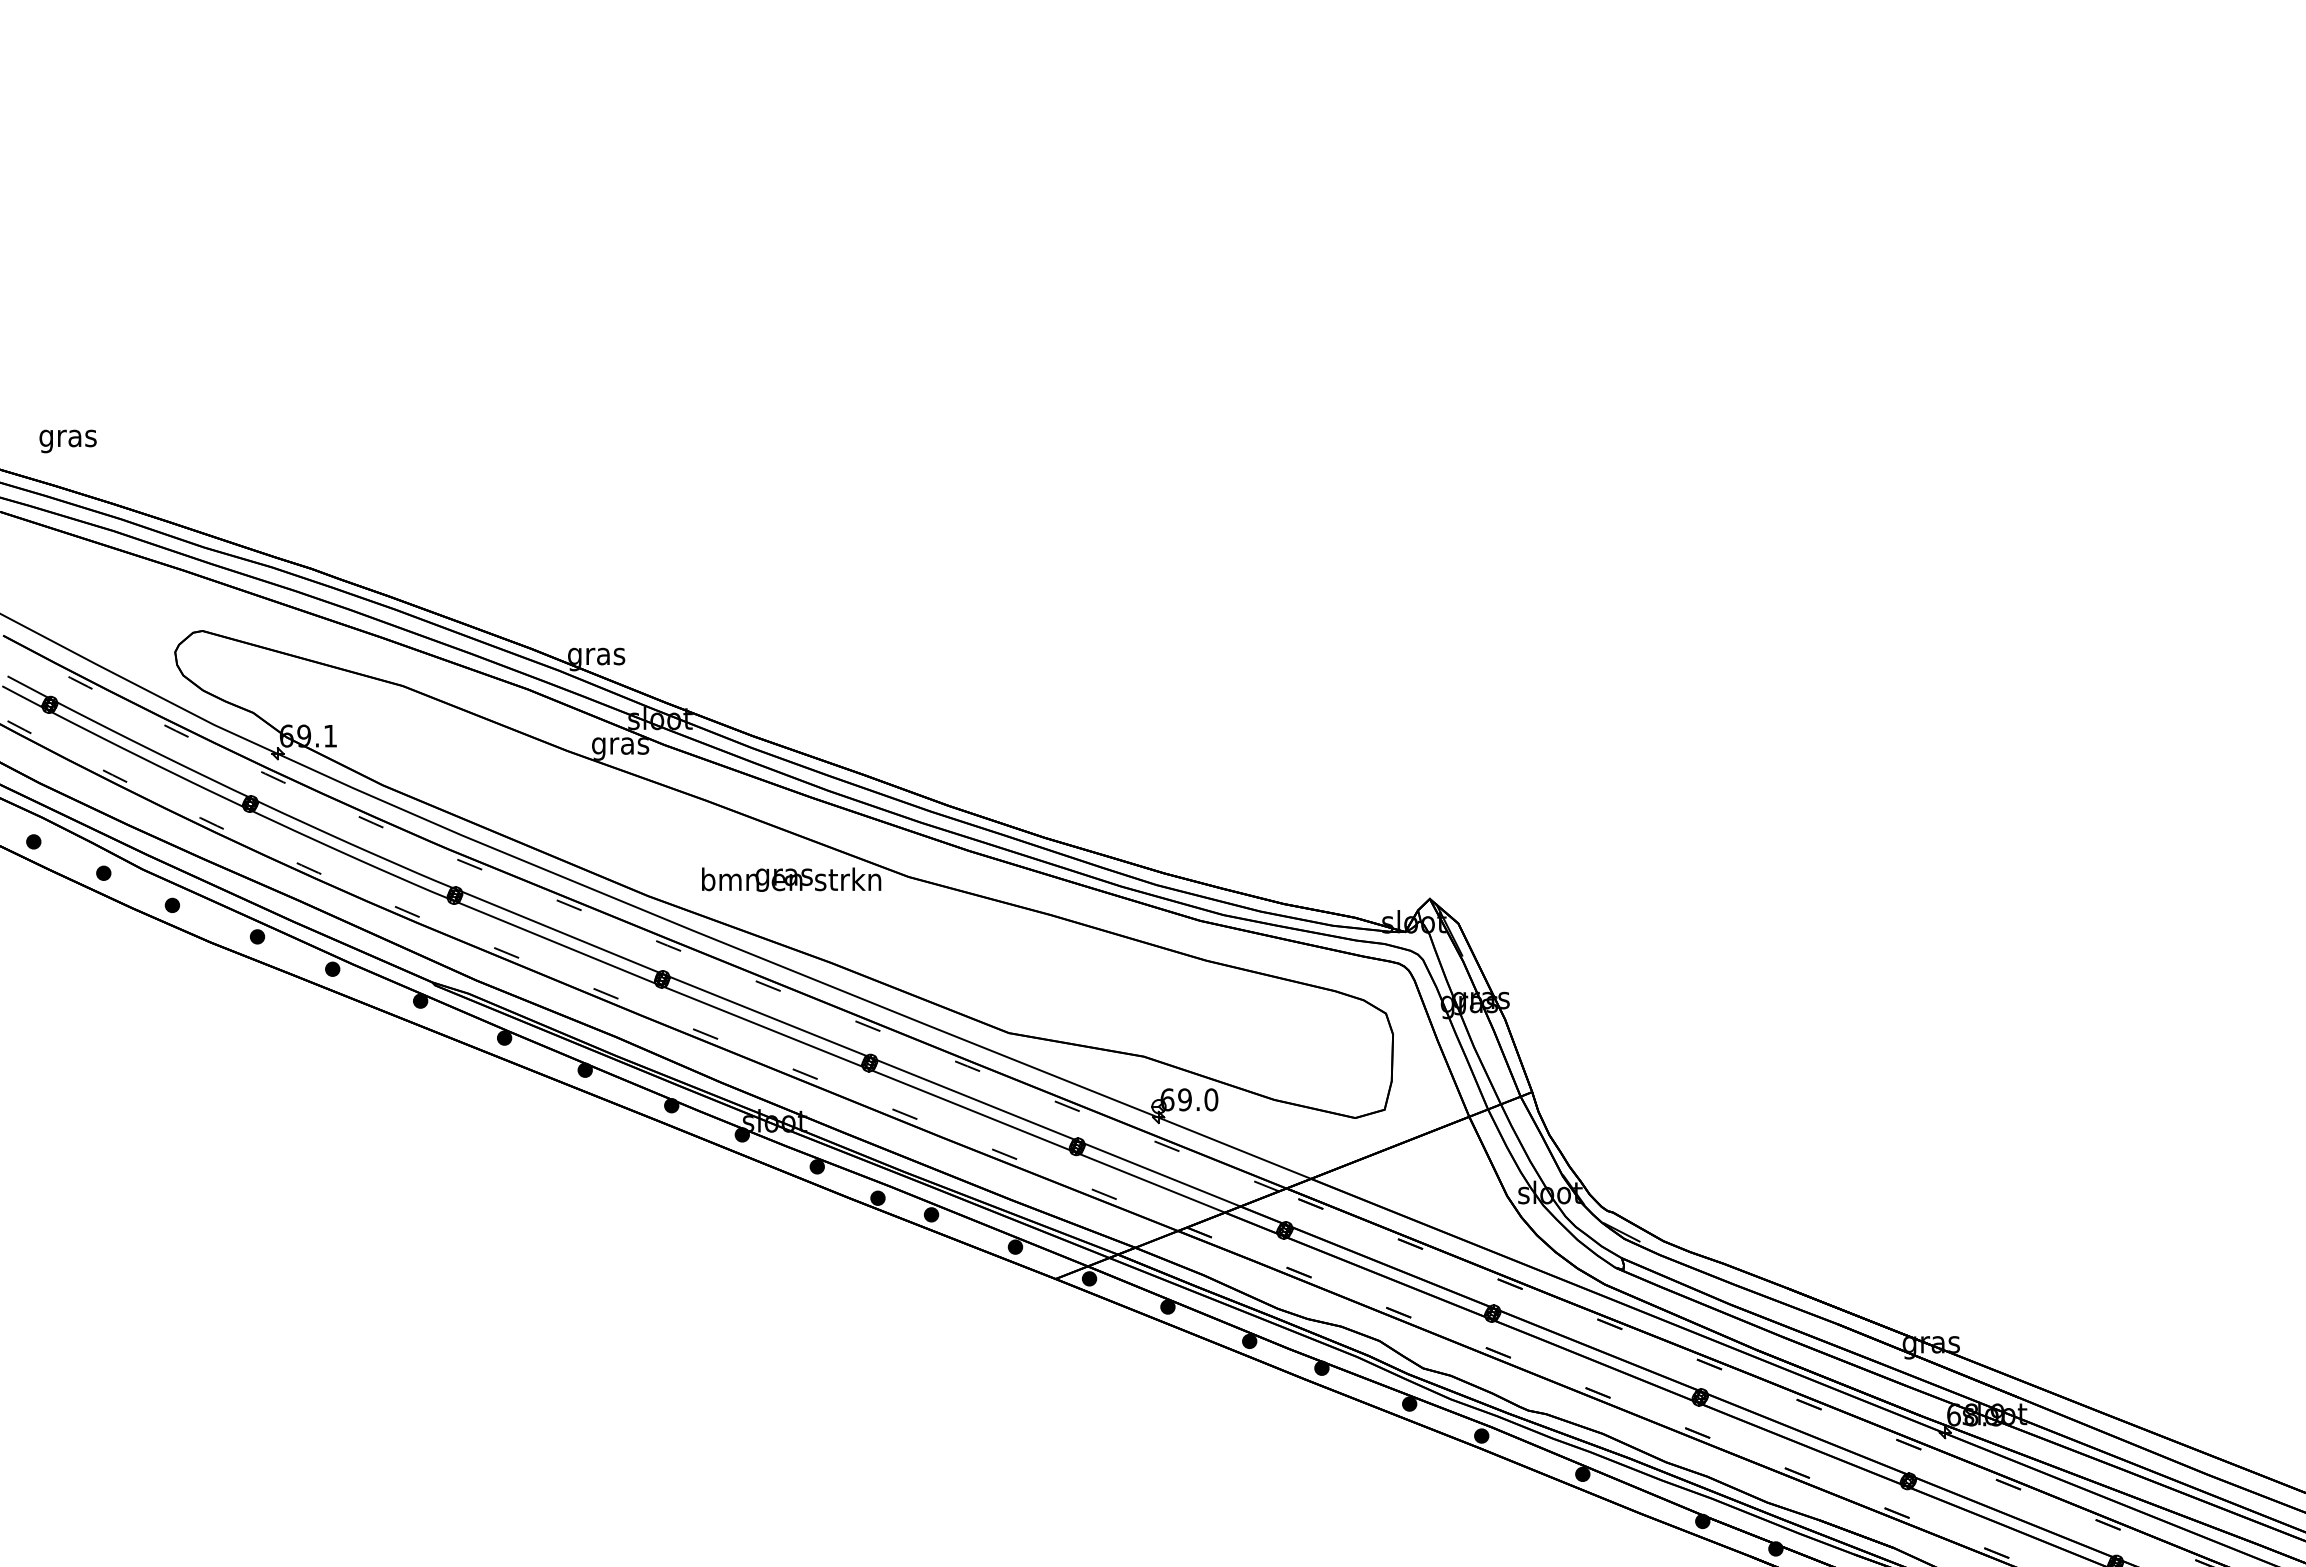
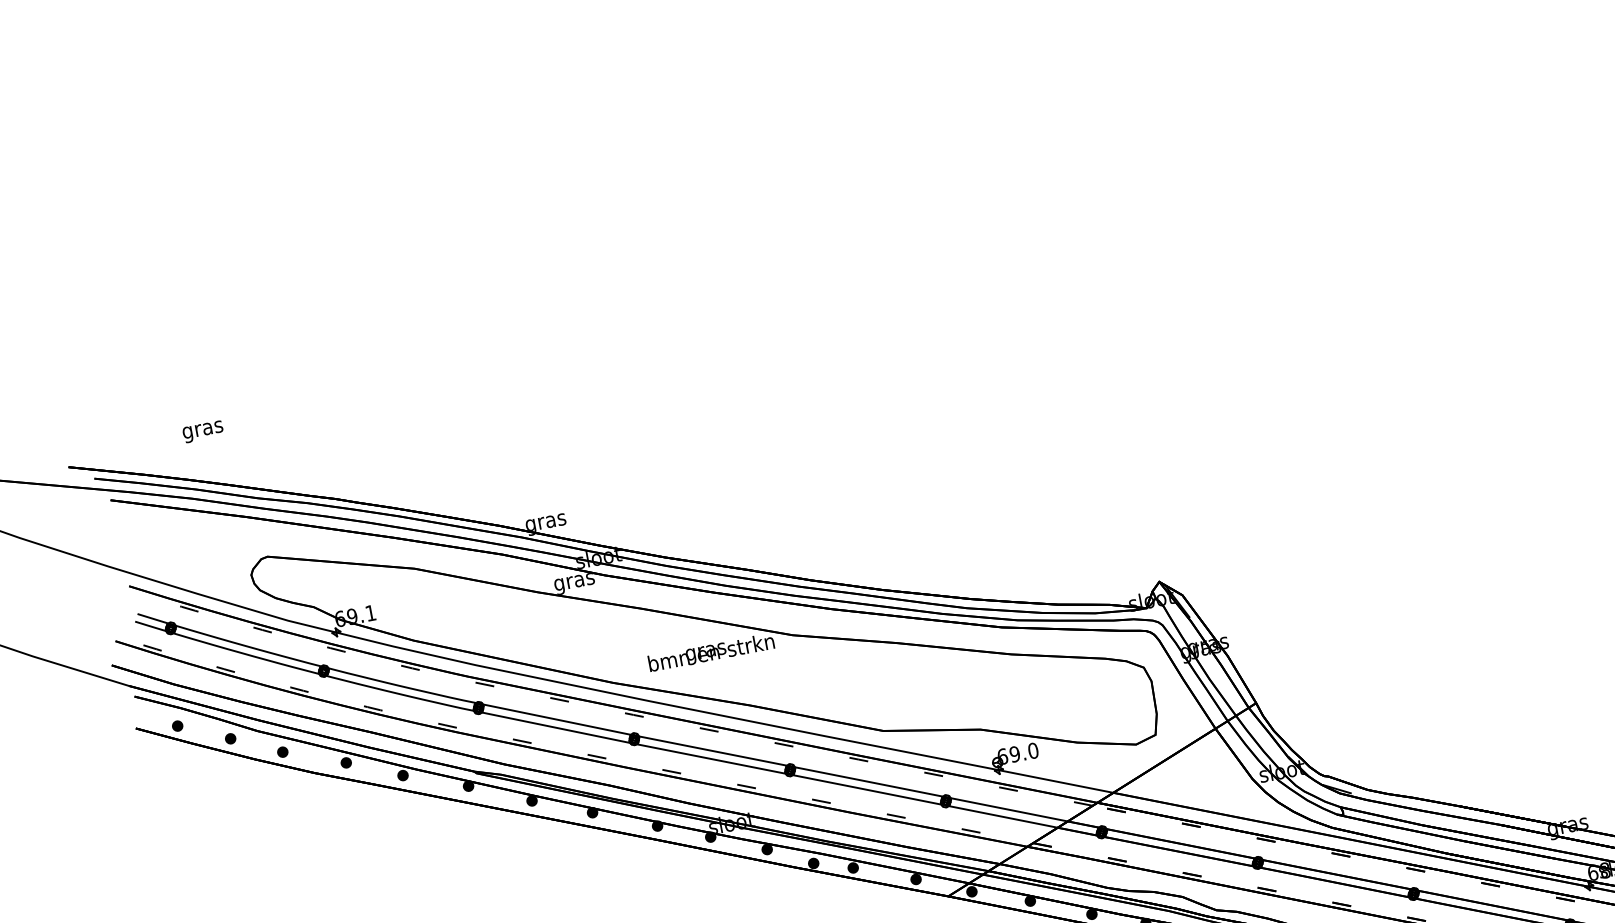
text: (67, 441) -> (202, 432), moved

